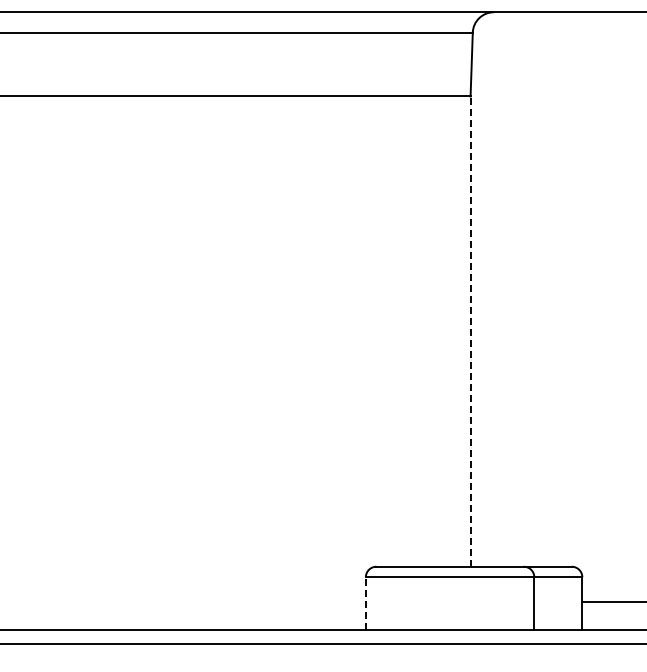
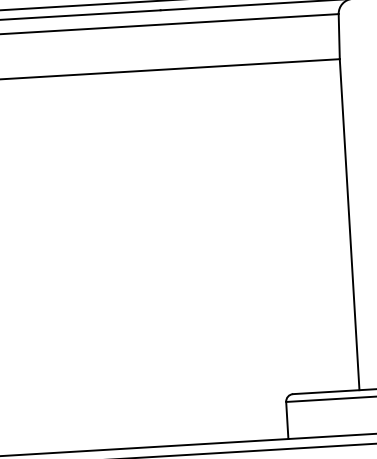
line: (470, 331) -> (349, 224), dashed -> solid
line: (365, 603) -> (287, 420), dashed -> solid

